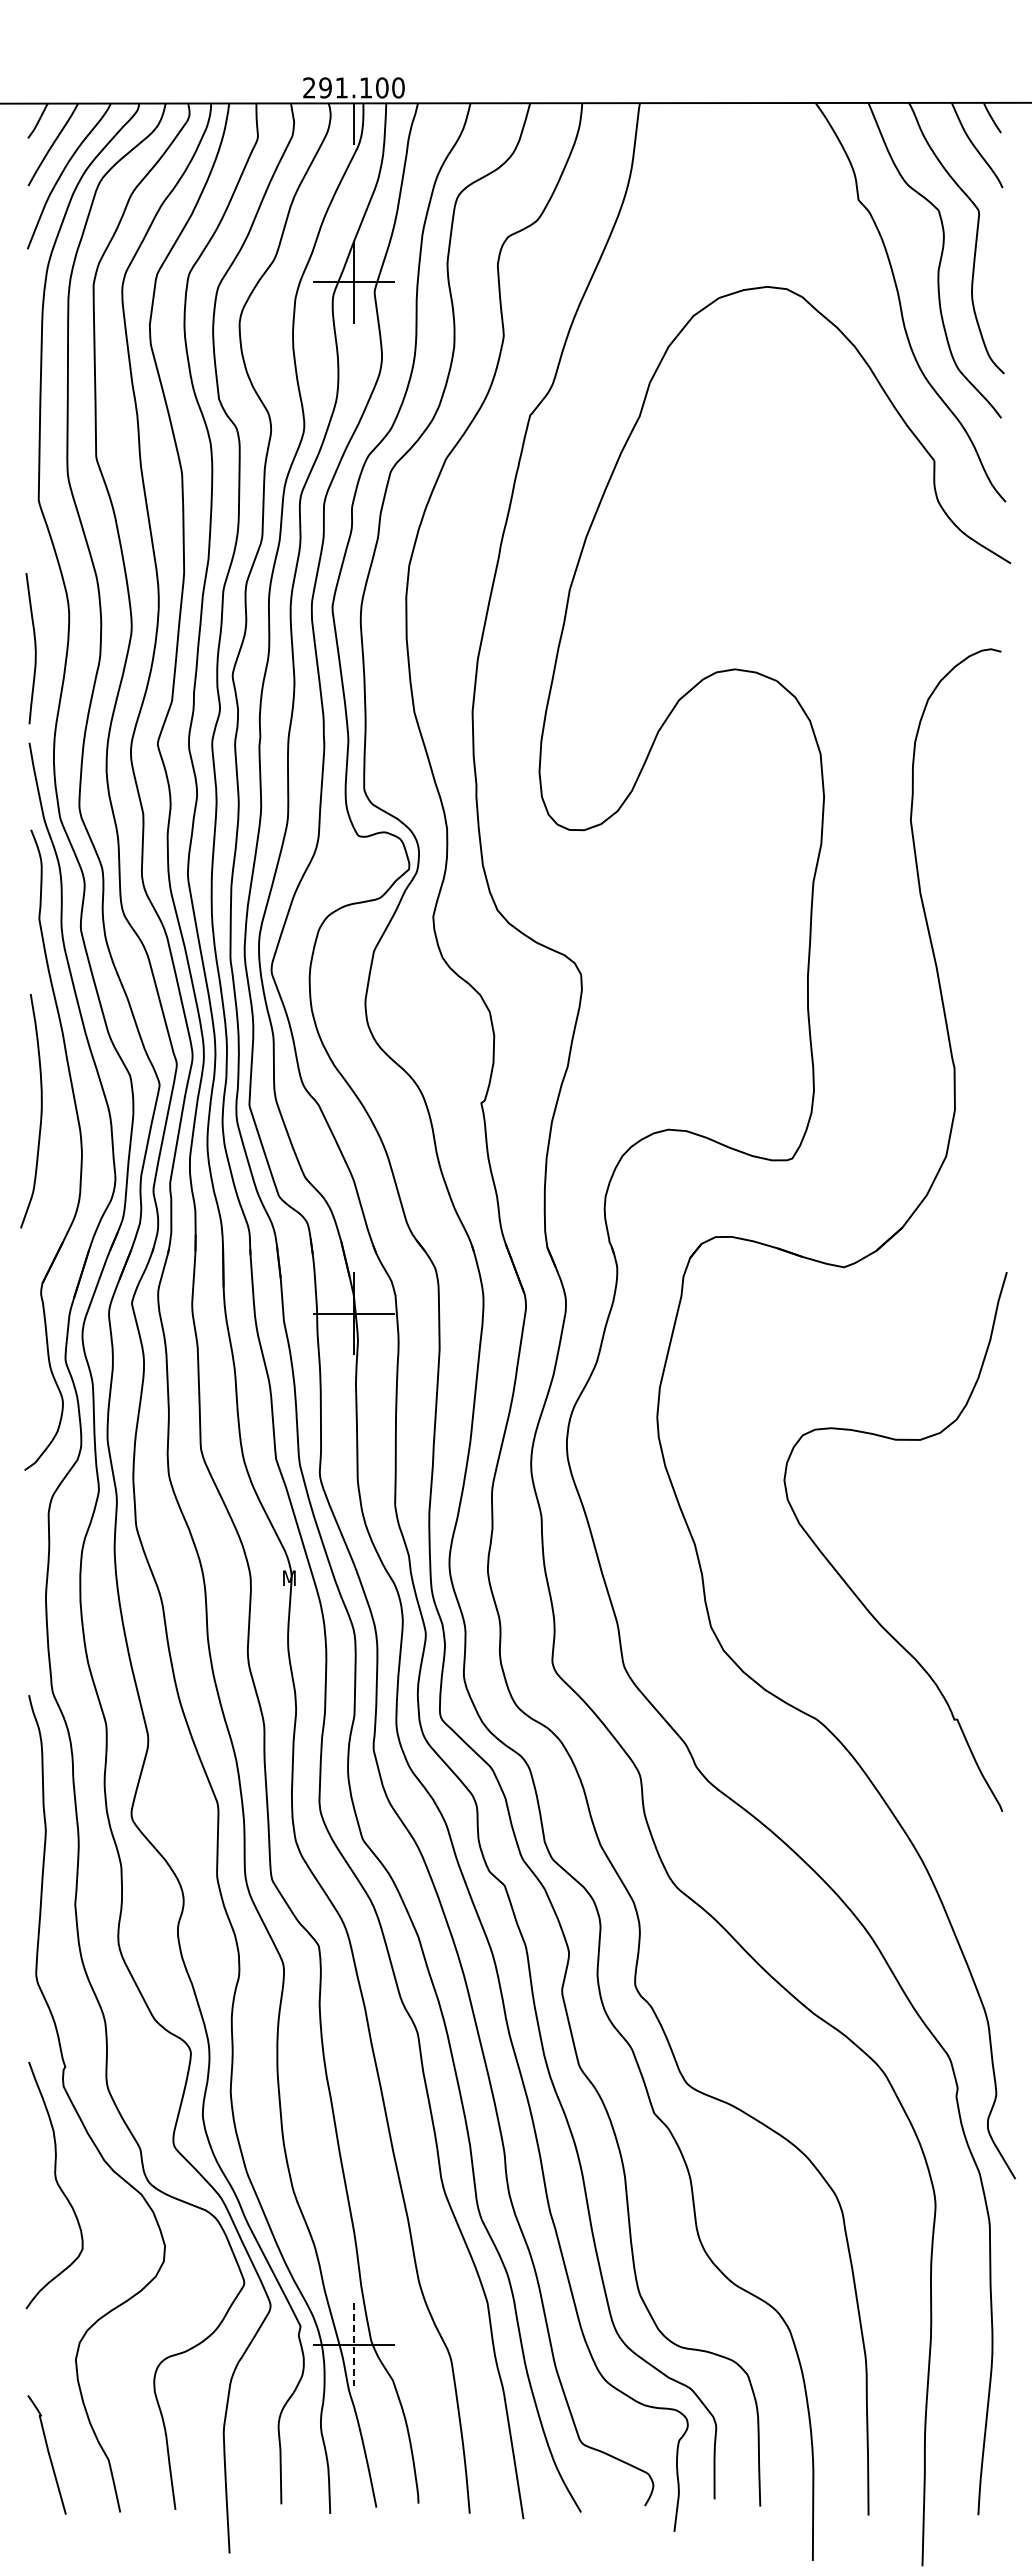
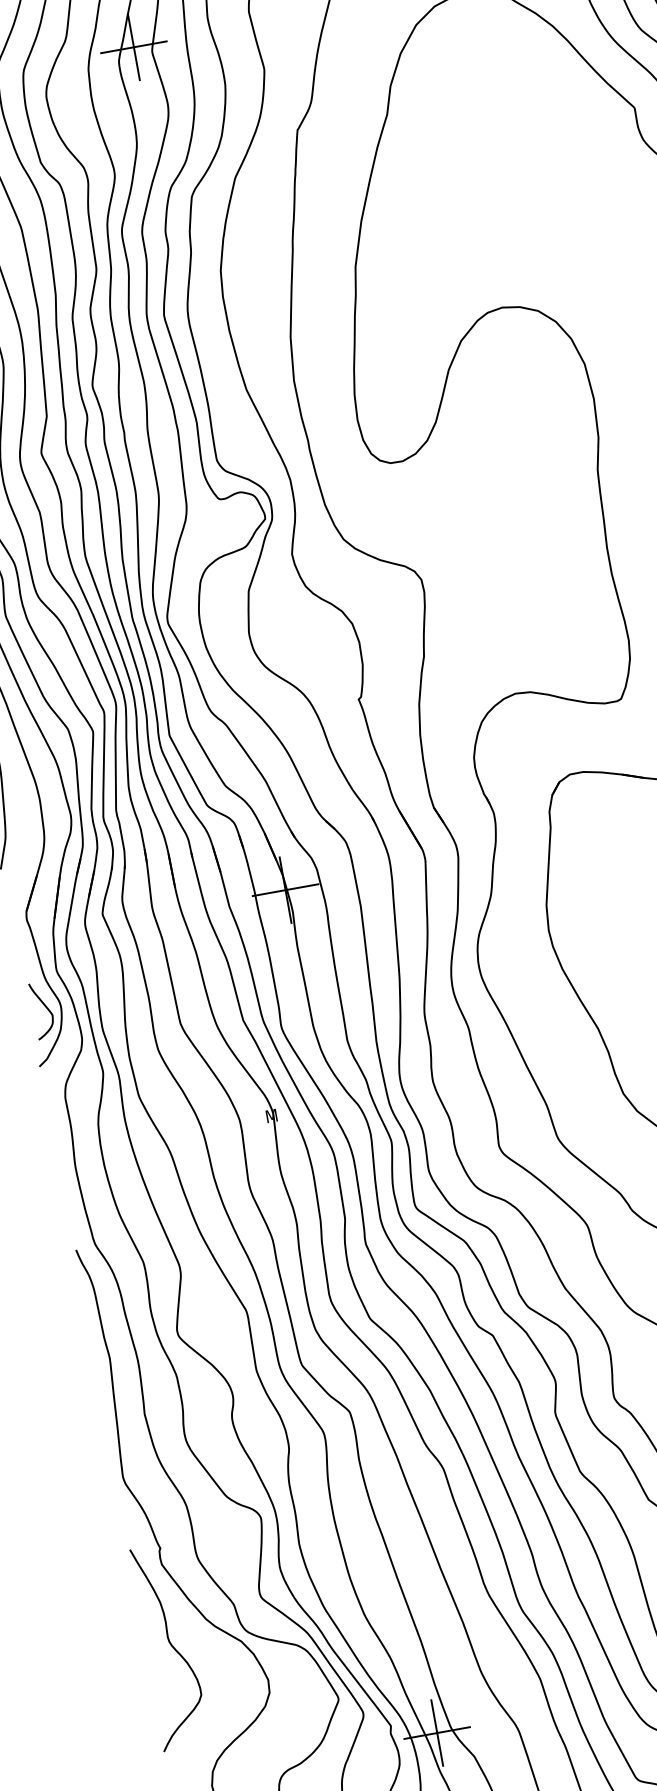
curve: (44, 1401) -> (45, 1007), added
line: (353, 2345) -> (436, 1733), dashed -> solid

